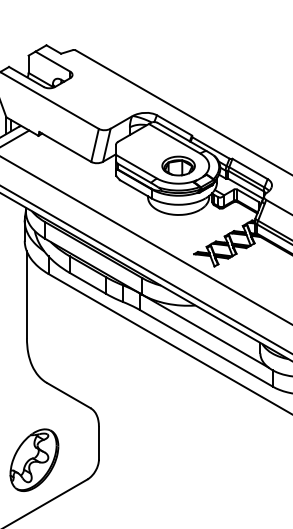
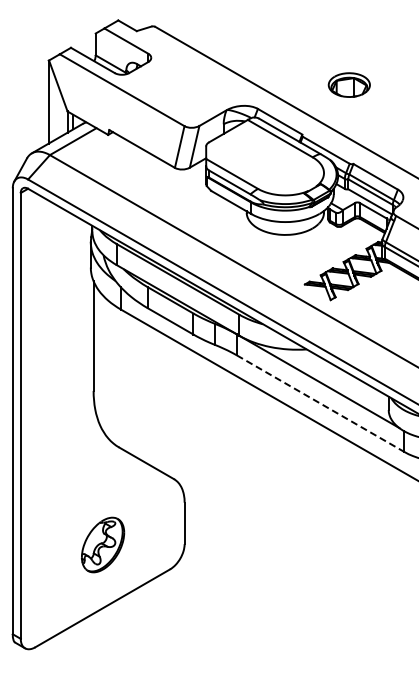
part: (177, 165) -> (348, 84), moved
line: (206, 348) -> (320, 403), solid -> dashed
part: (33, 459) -> (102, 544), size x0.7

